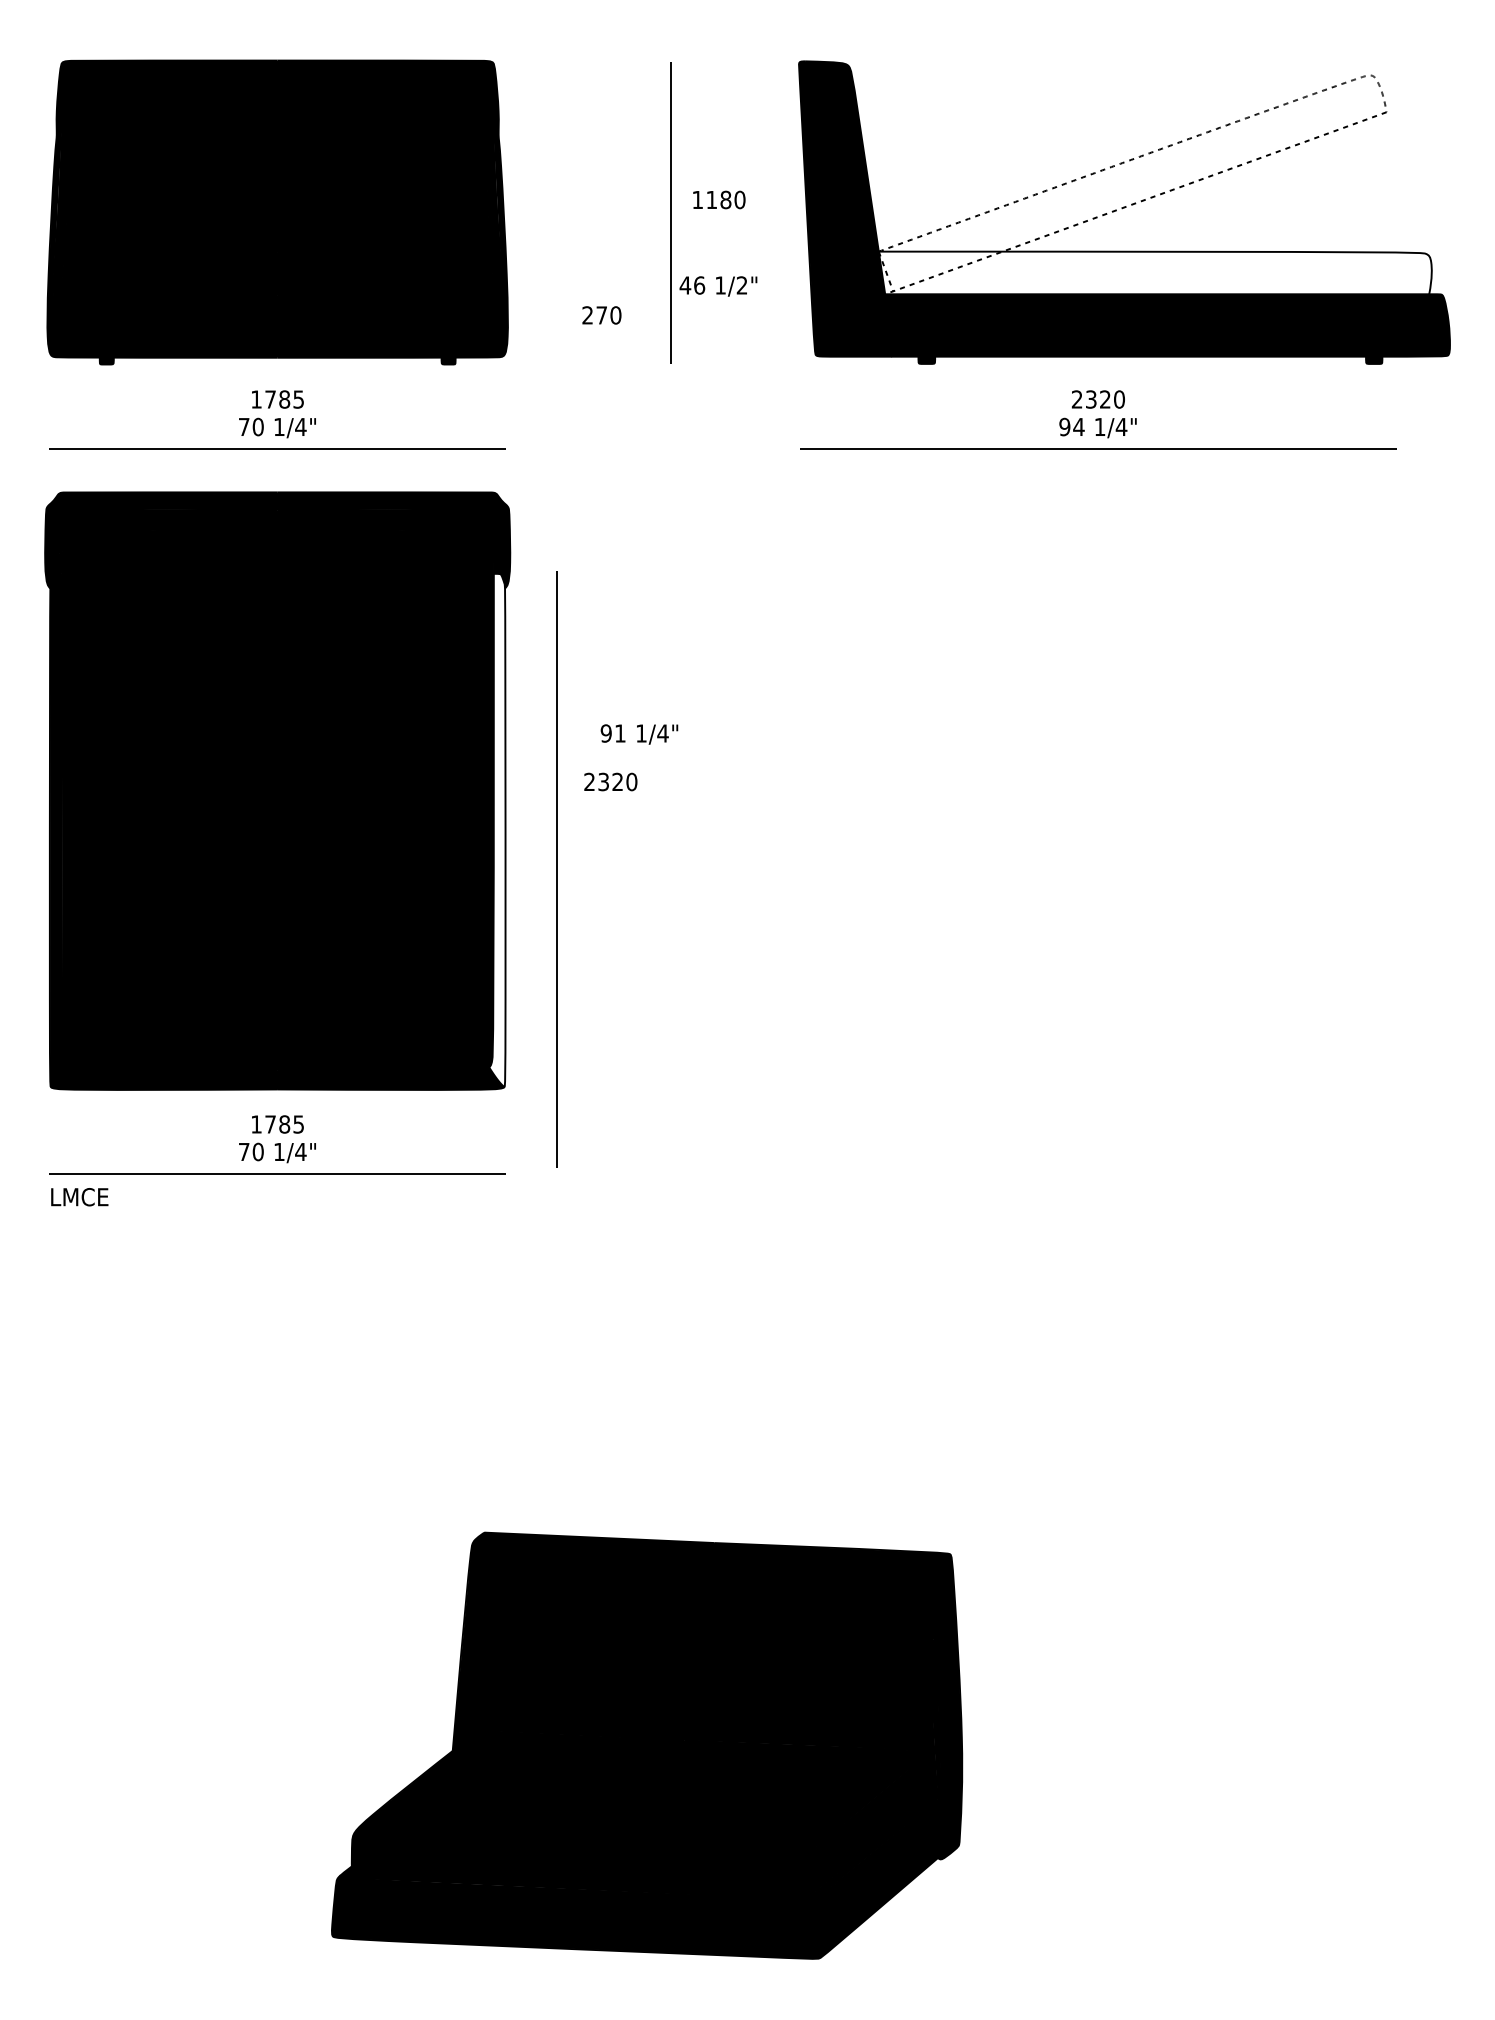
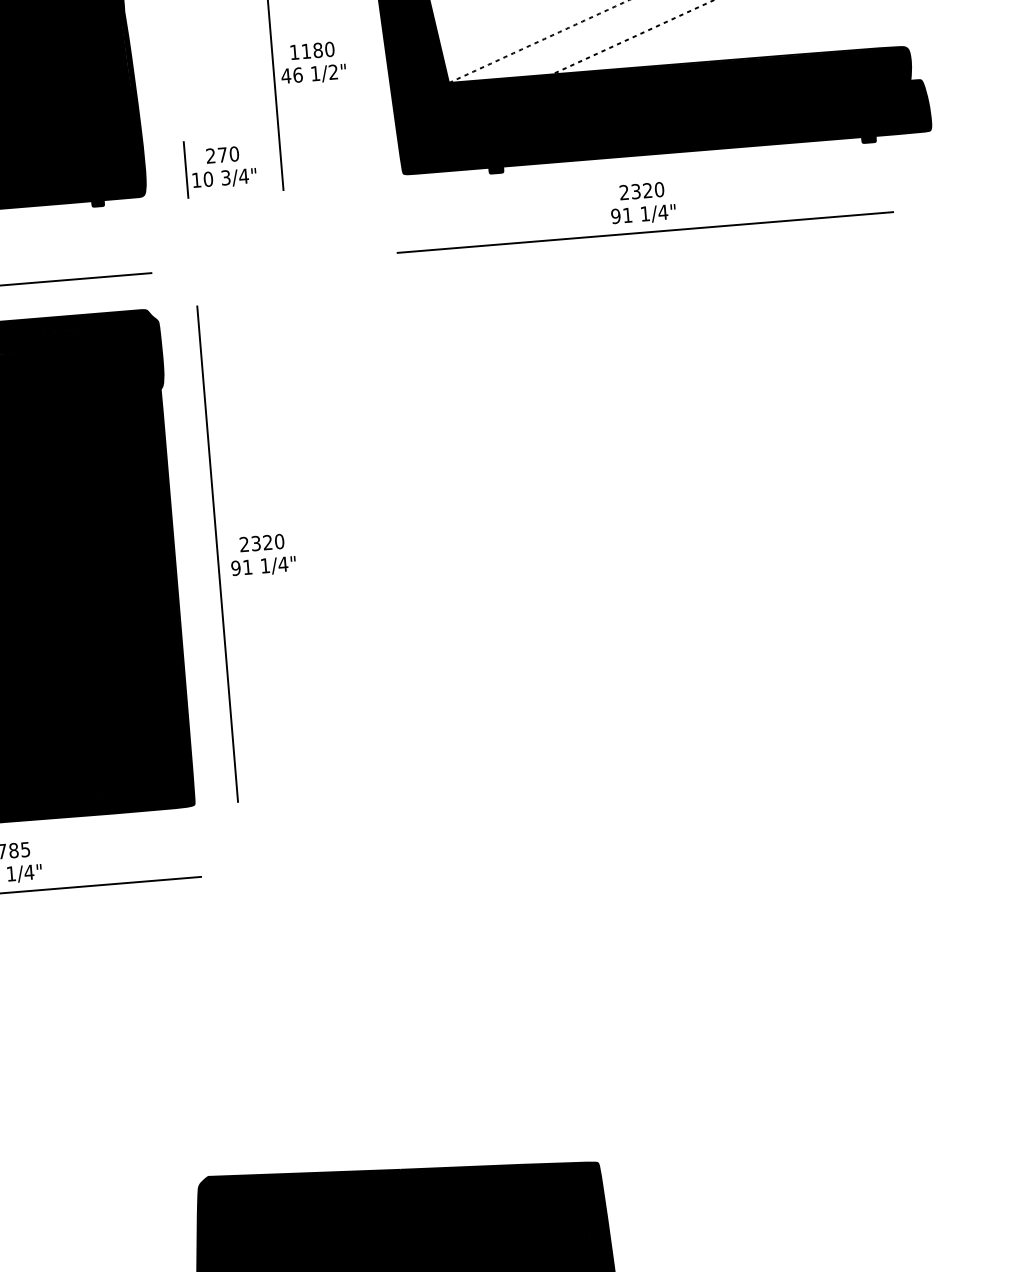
fill: (1154, 272) -> (680, 81), added
text: (718, 286) -> (313, 74), moved
part: (598, 329) -> (220, 167), added
text: (1078, 426) -> (627, 214), 94 -> 91
text: (639, 734) -> (263, 566), moved
fill: (497, 830) -> (171, 591), added
line: (556, 869) -> (217, 553), moved

